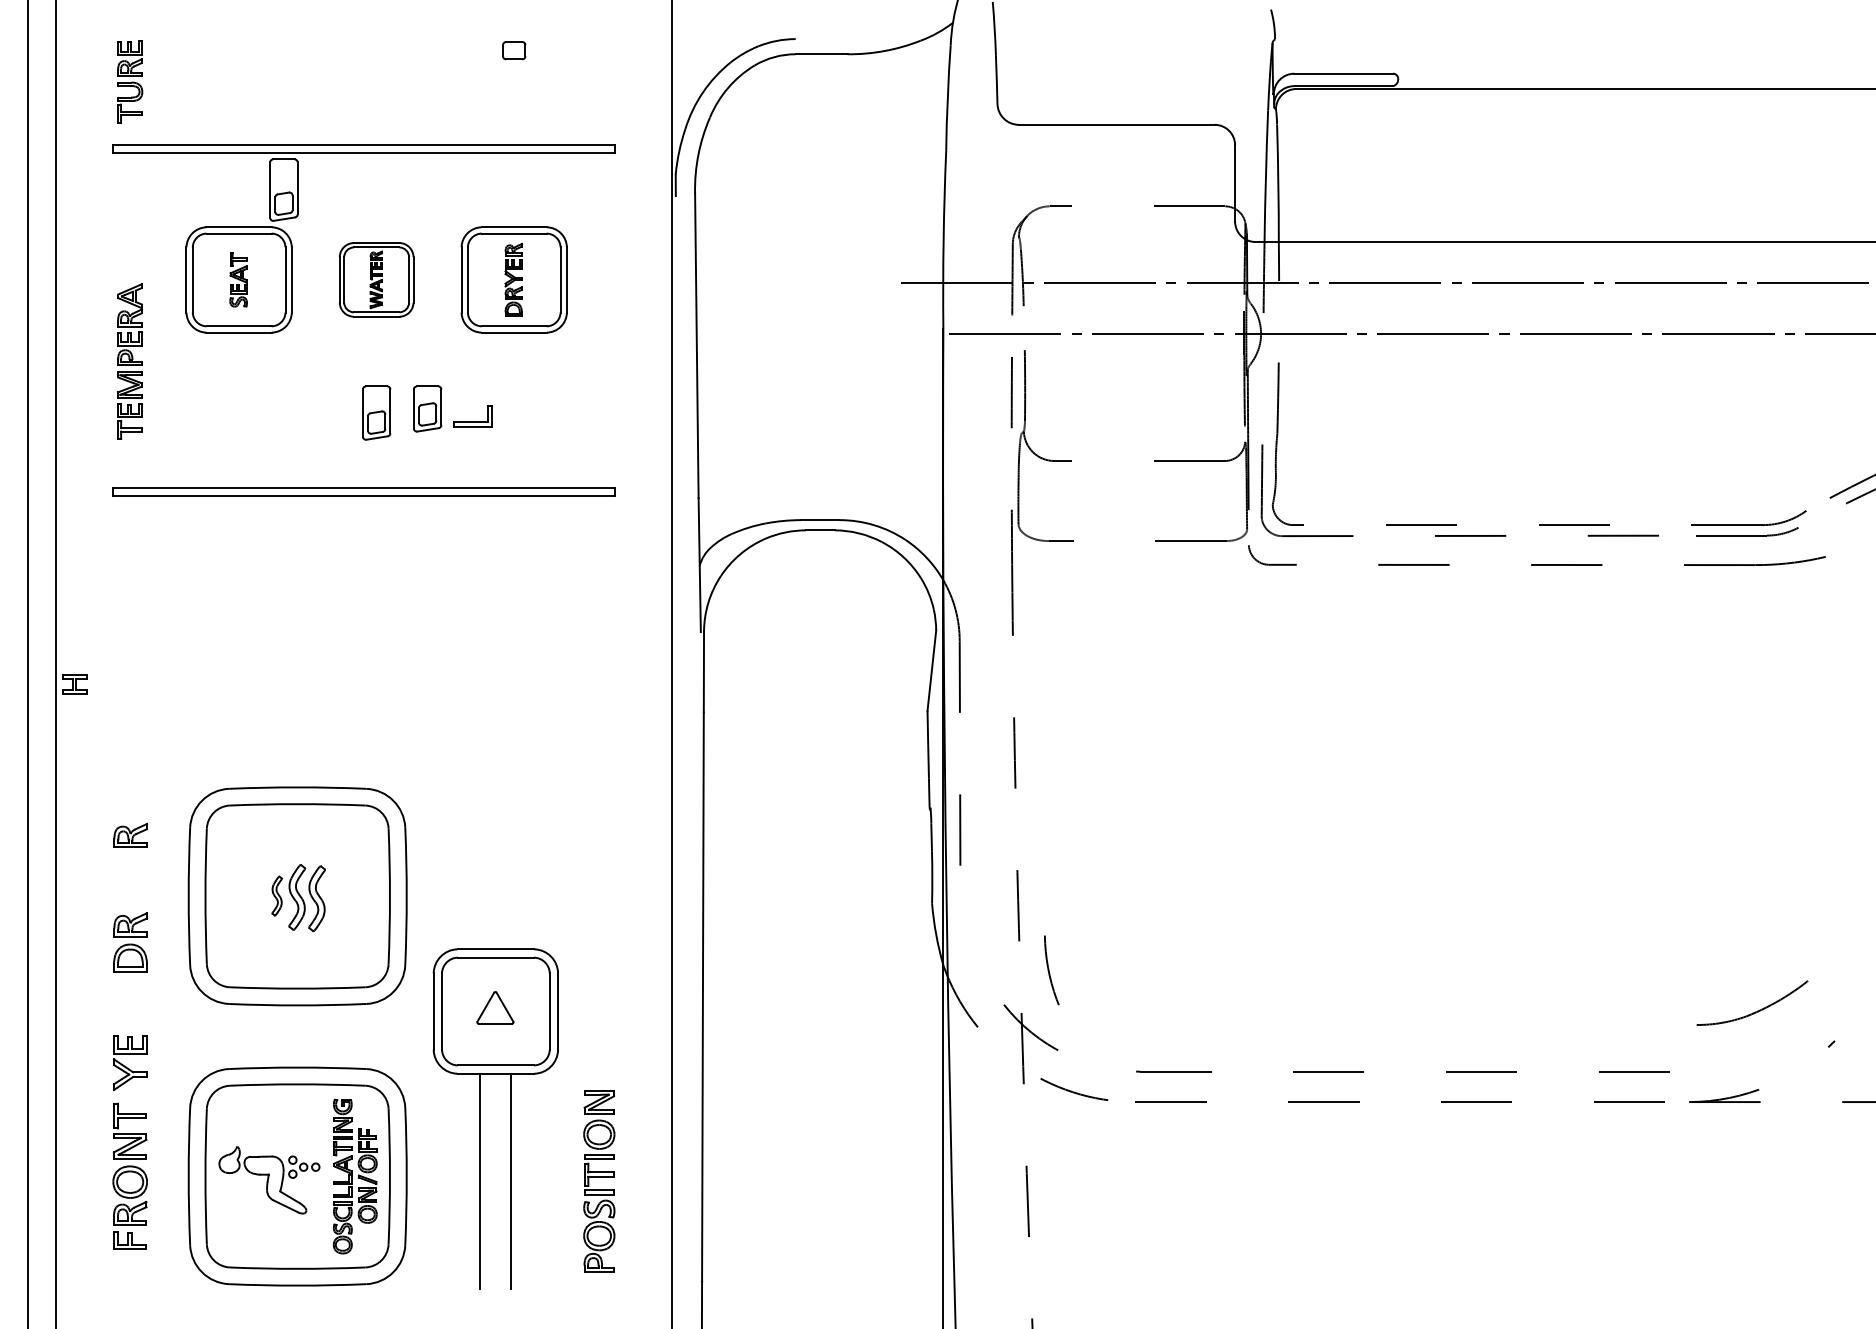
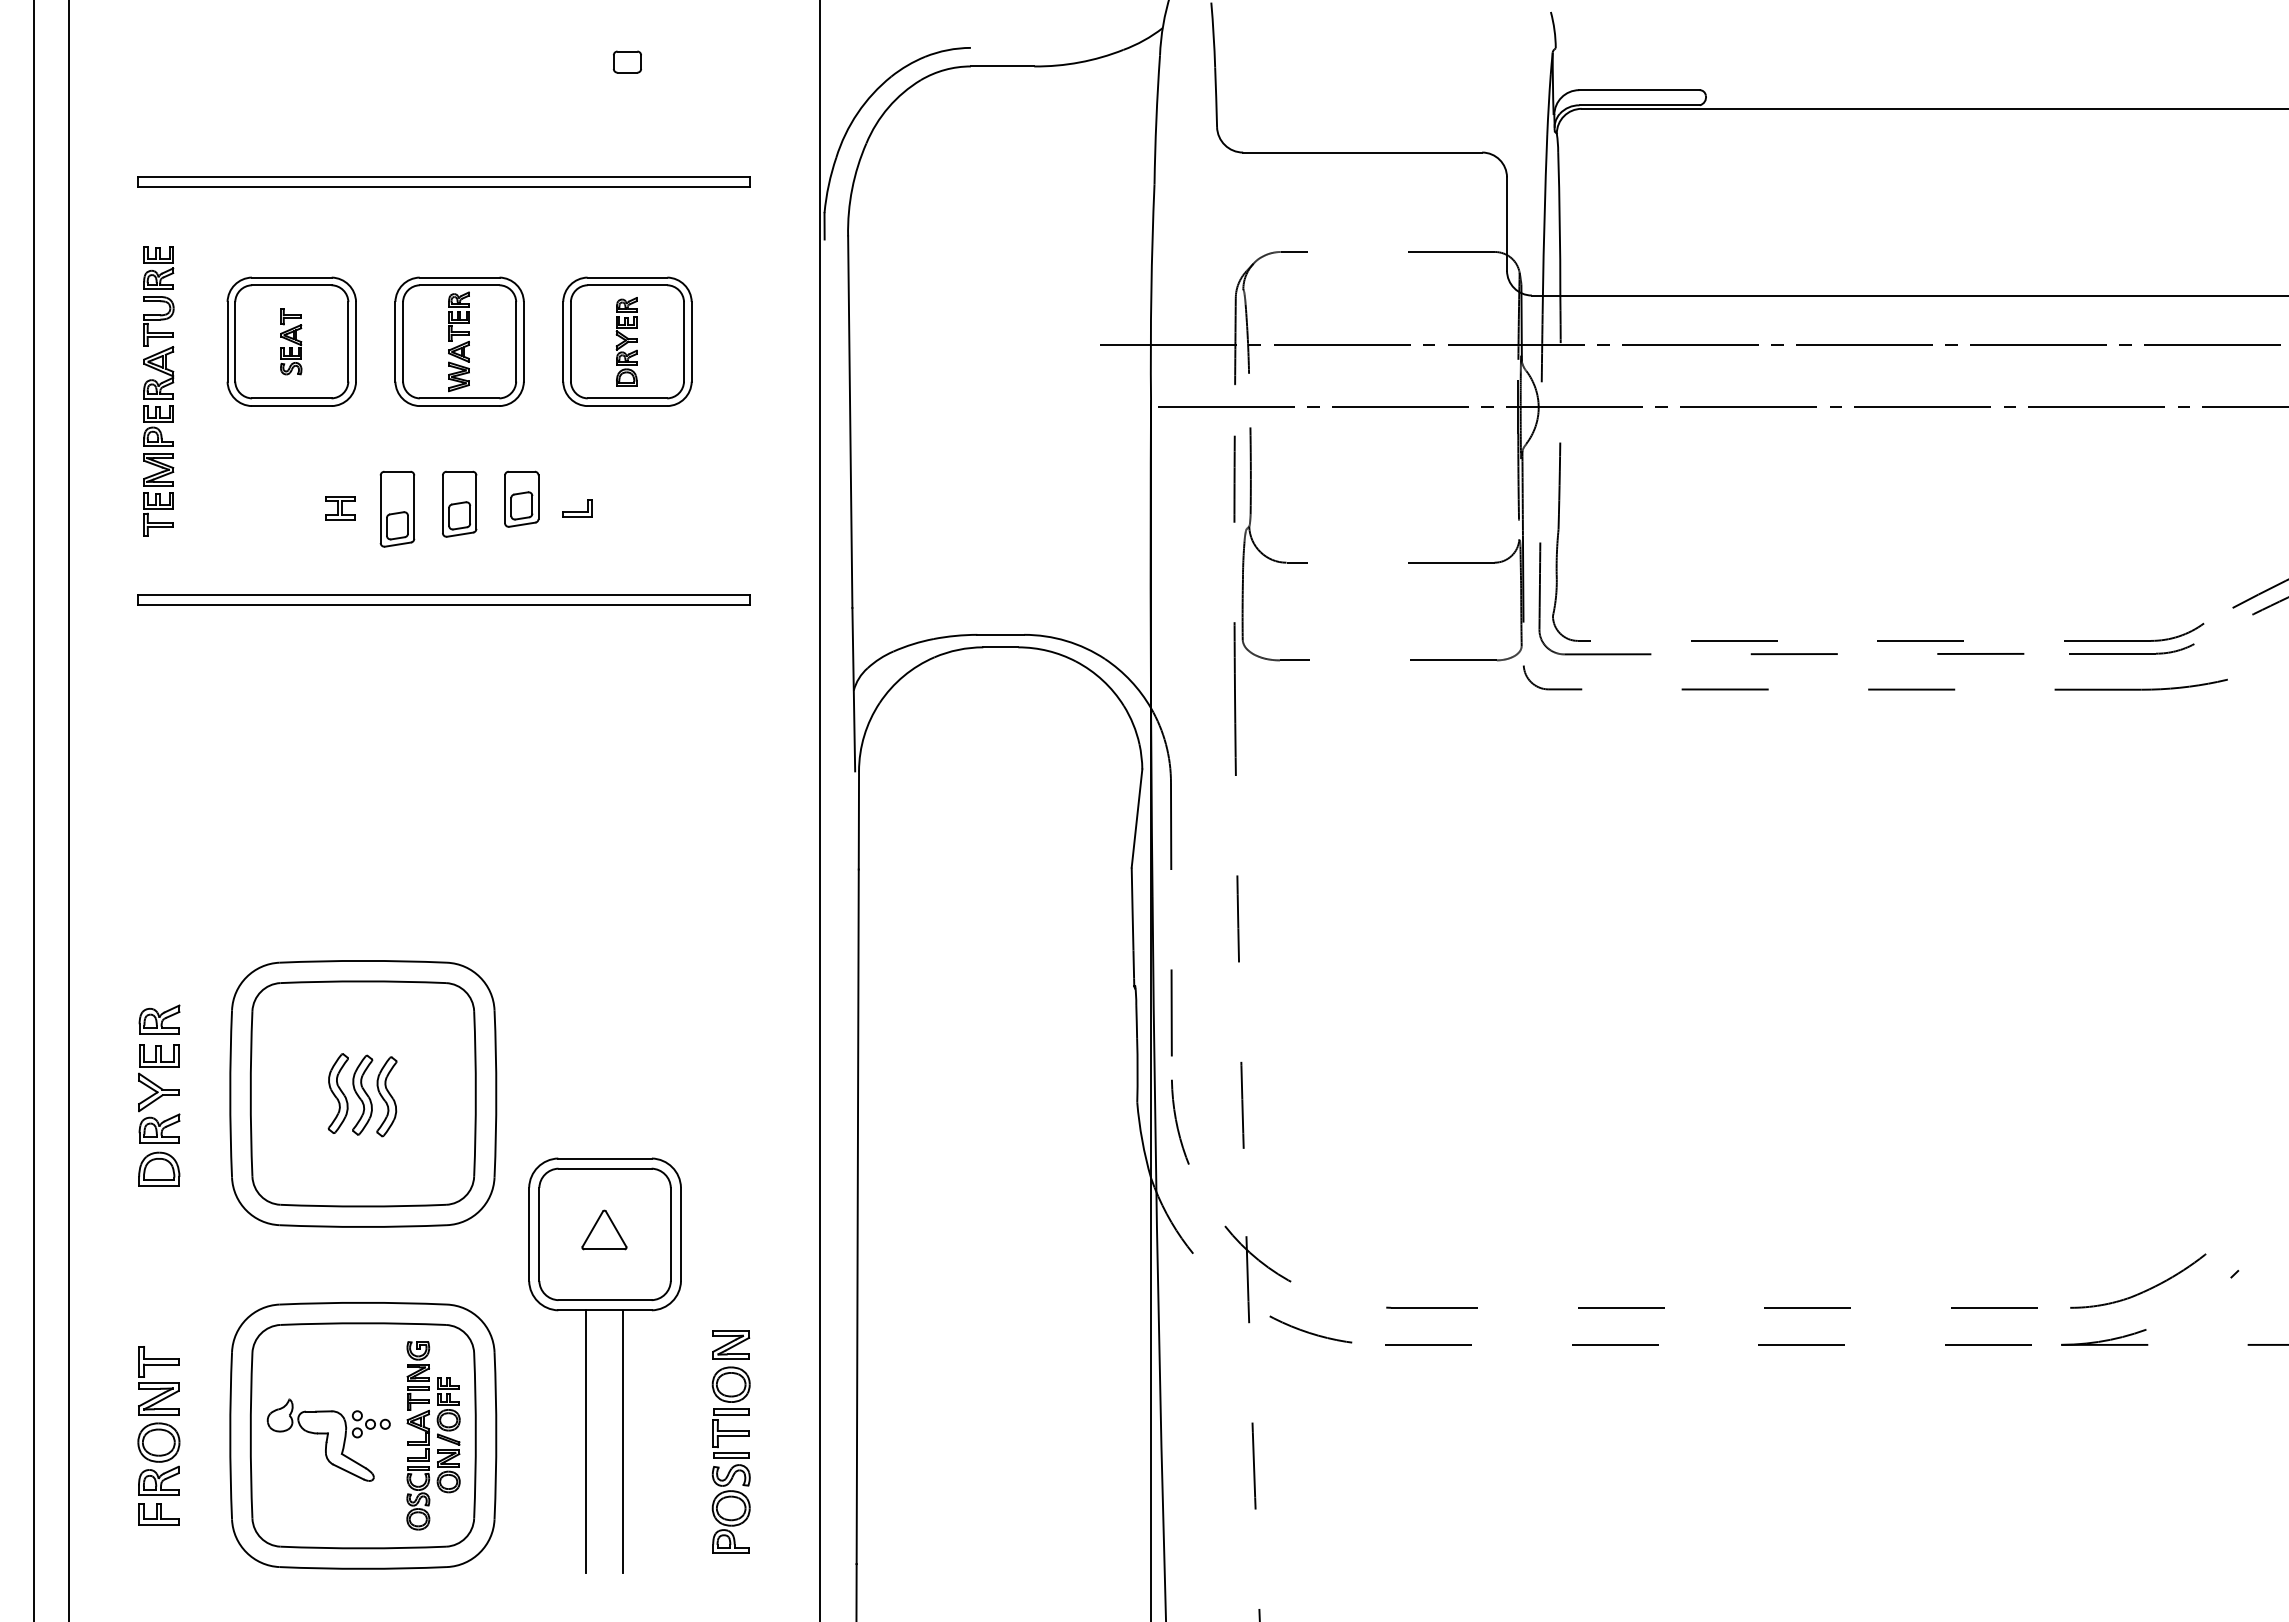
part: (129, 82) -> (158, 296), moved
part: (283, 189) -> (397, 508), moved
part: (376, 279) -> (459, 341), size x1.43
part: (473, 416) -> (577, 508), size x0.62
part: (74, 684) -> (340, 508), moved
part: (276, 896) -> (337, 1093), size x1.67
arc: (1049, 969) -> (1177, 1121), moved
part: (1755, 1011) -> (2141, 1291), moved
part: (129, 1063) -> (158, 1078), moved

